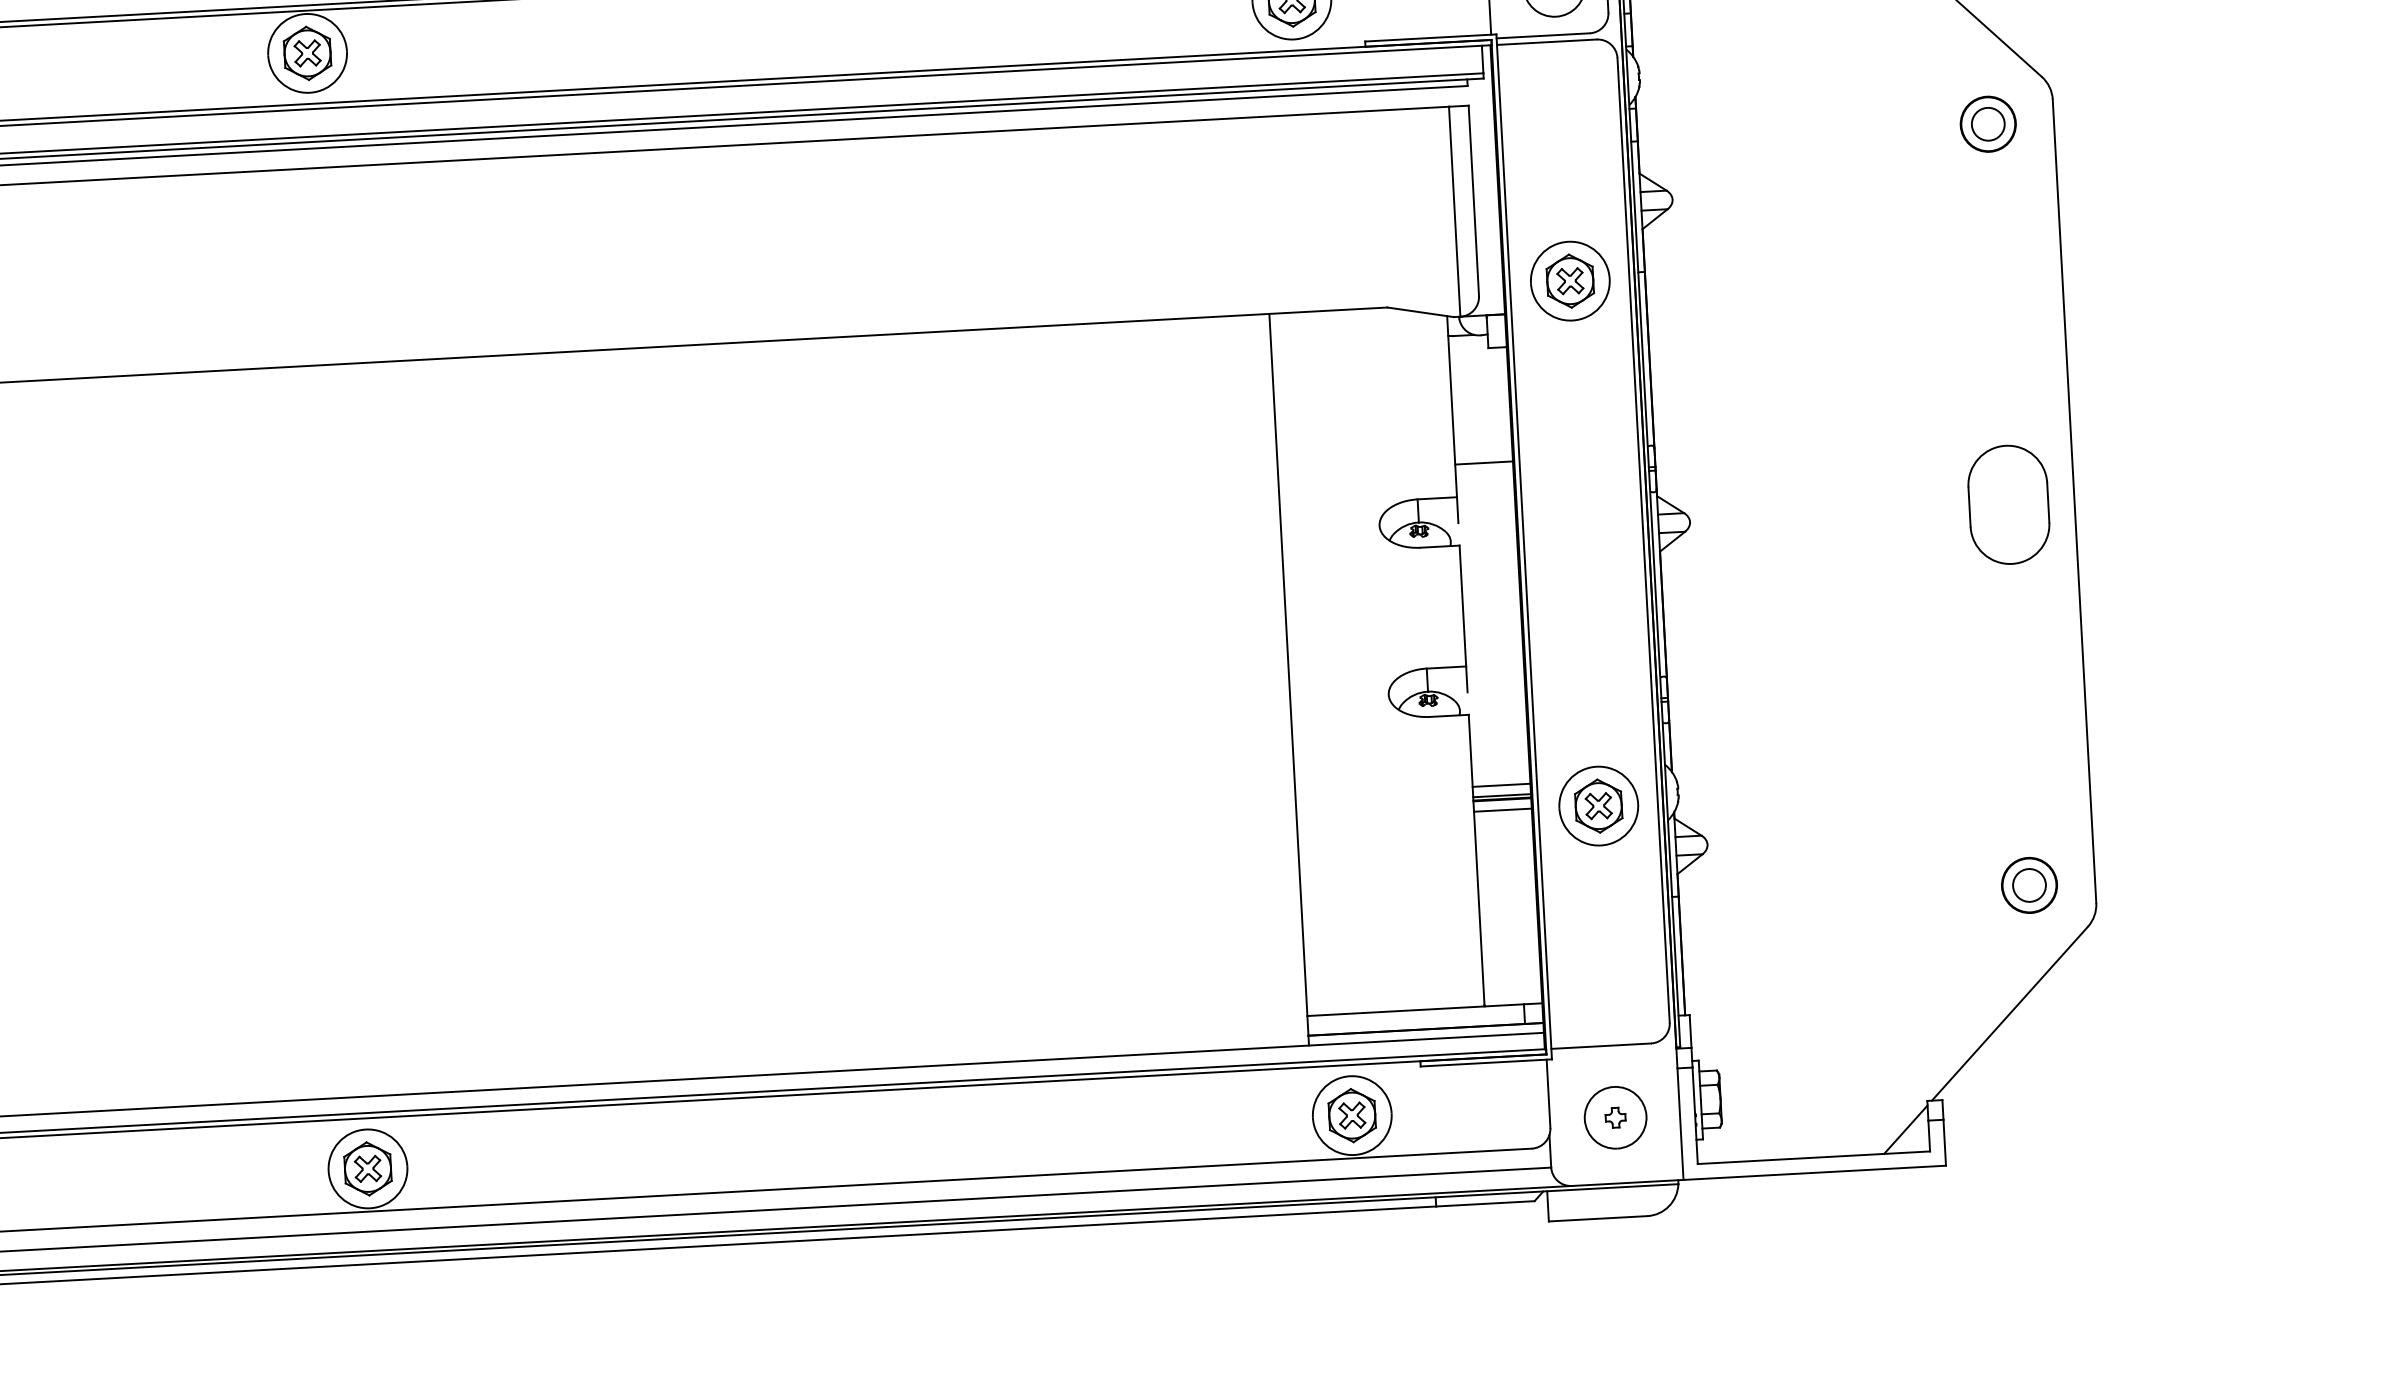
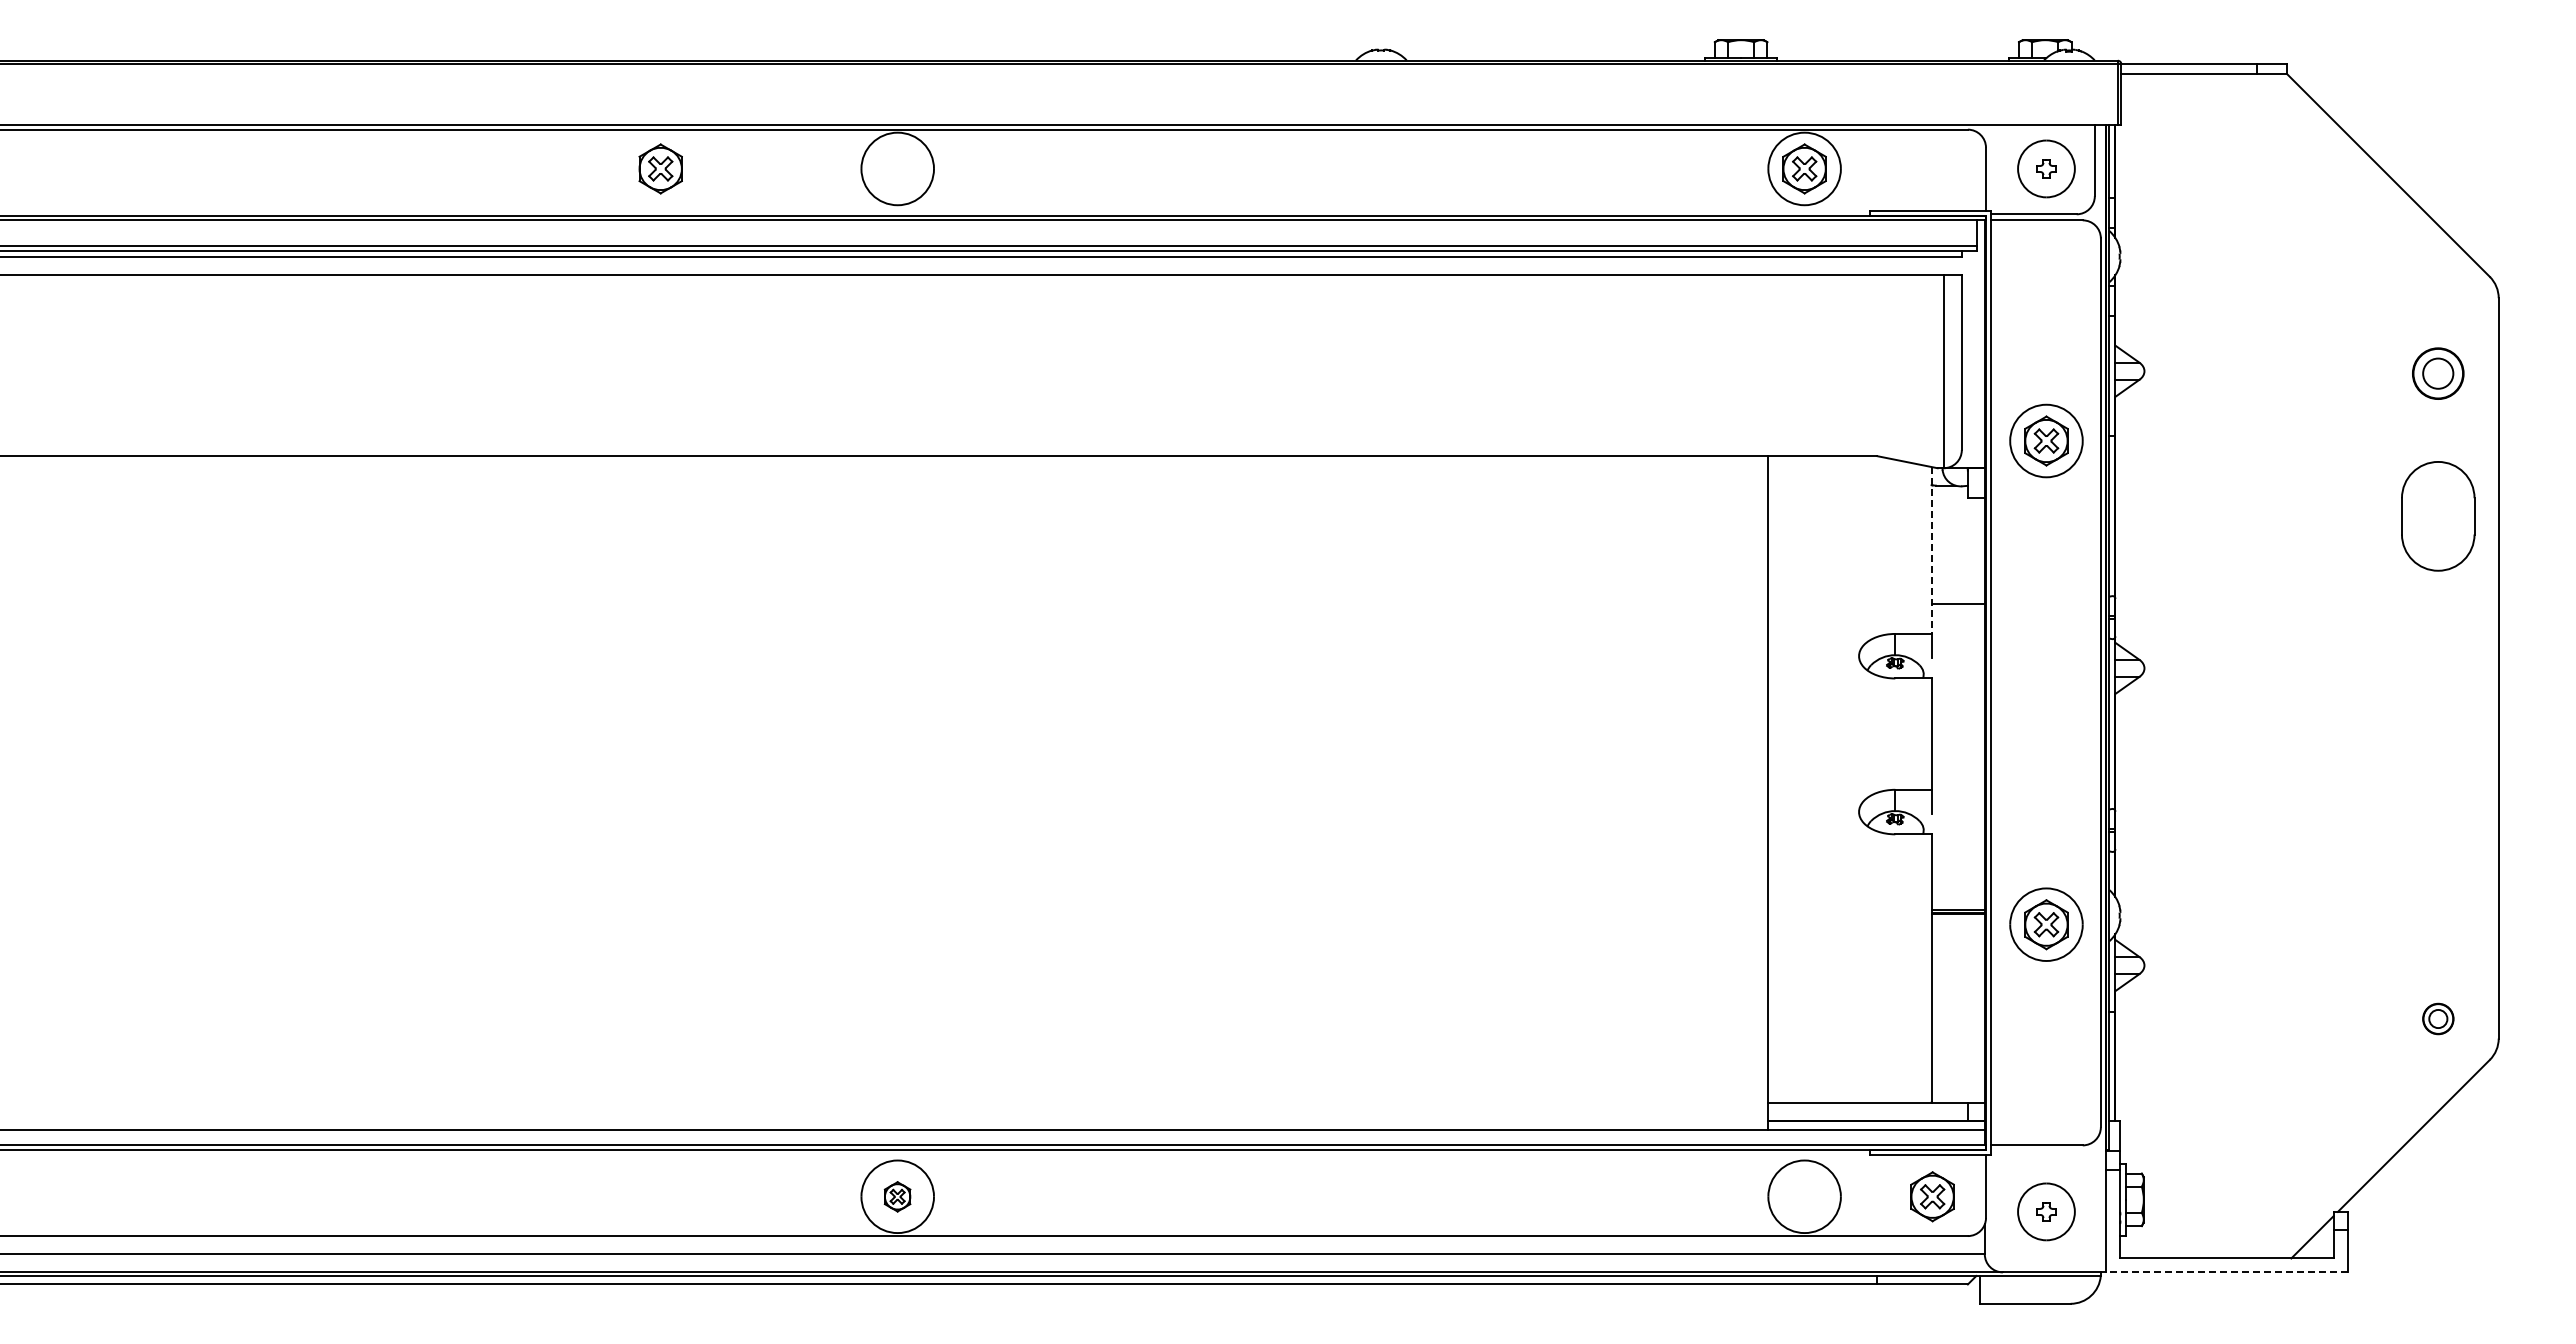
part: (307, 52) -> (660, 168), moved
part: (1988, 124) -> (2438, 373), moved
line: (1451, 406) -> (1931, 550), solid -> dashed
part: (2009, 504) -> (2438, 516), moved
line: (1500, 785) -> (1957, 900), removed
line: (1502, 810) -> (1957, 923), removed
part: (2029, 884) -> (2438, 1018), size x0.6
part: (1352, 1115) -> (1932, 1196), moved
part: (367, 1168) -> (897, 1196), size x0.6
line: (1814, 1172) -> (2226, 1272), solid -> dashed

